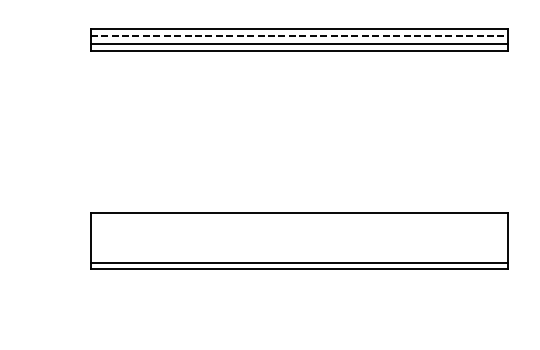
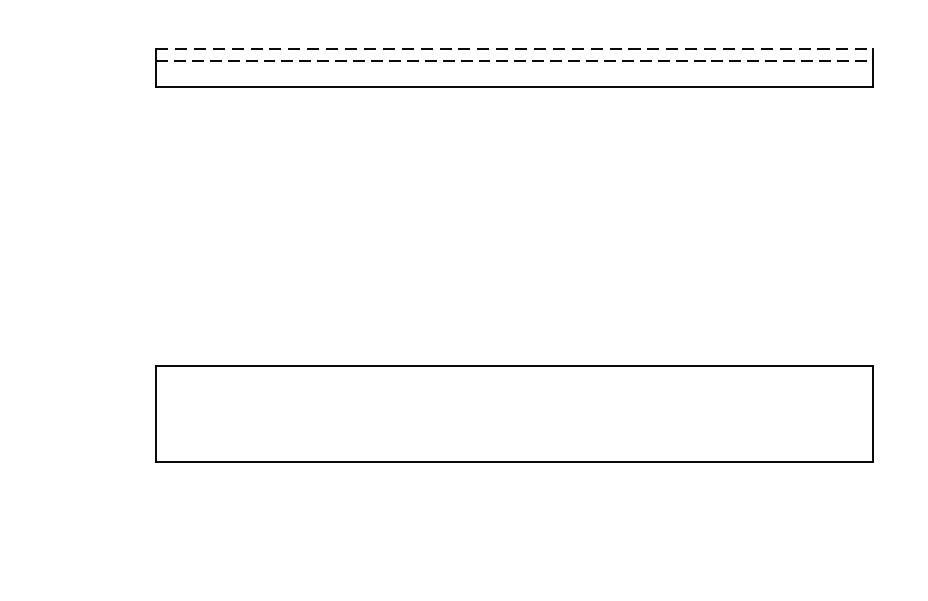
line: (299, 28) -> (514, 48), solid -> dashed
line: (298, 43) -> (512, 74), removed
line: (298, 263) -> (512, 452), removed

